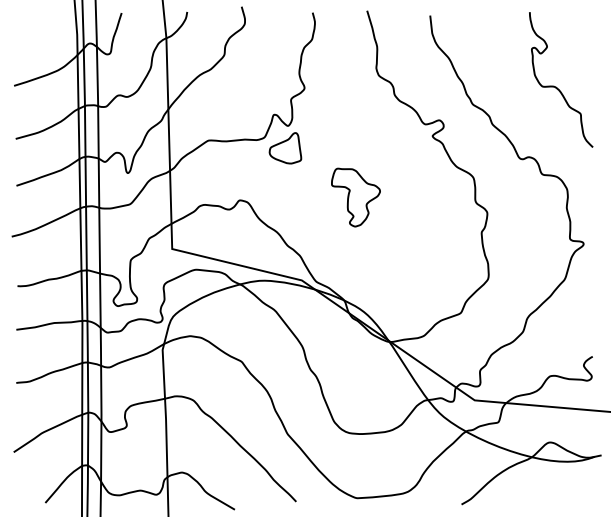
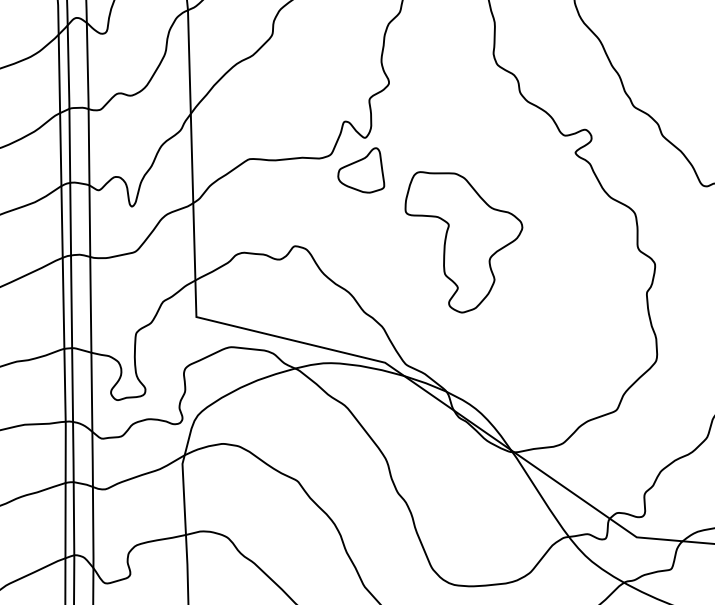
part: (355, 197) -> (463, 242), size x1.67

